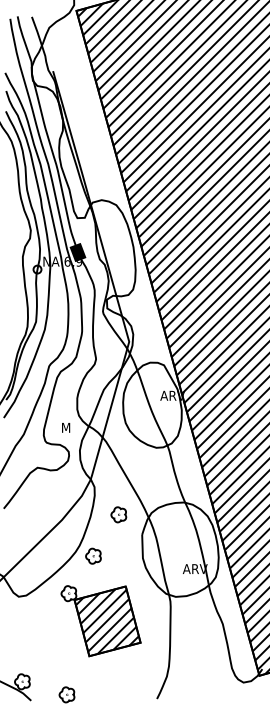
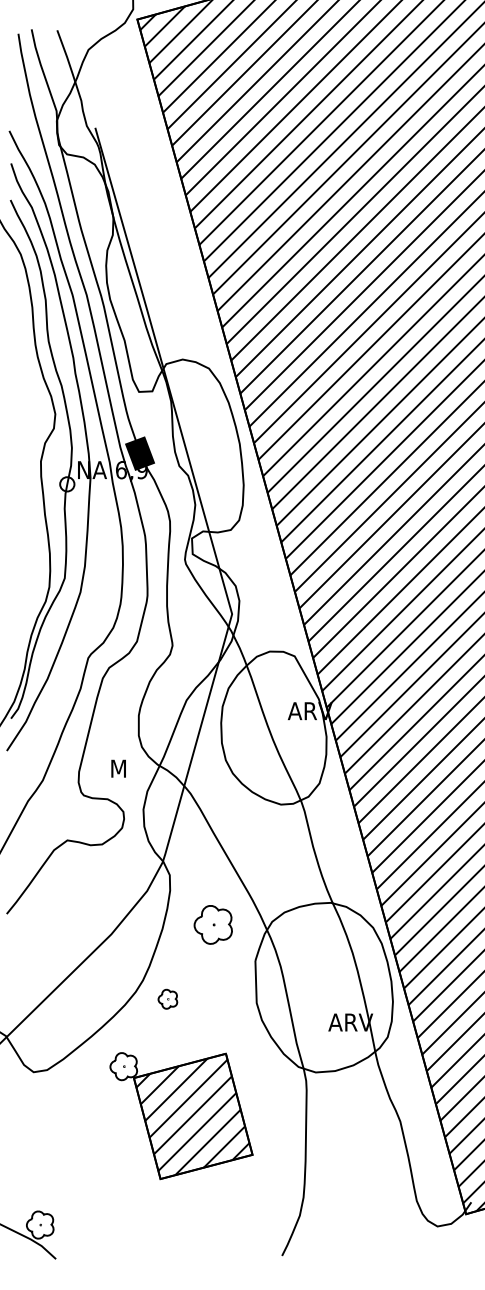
part: (118, 514) -> (212, 924), size x1.4
part: (93, 555) -> (167, 998), size x0.7
part: (66, 694) -> (119, 1247), removed

